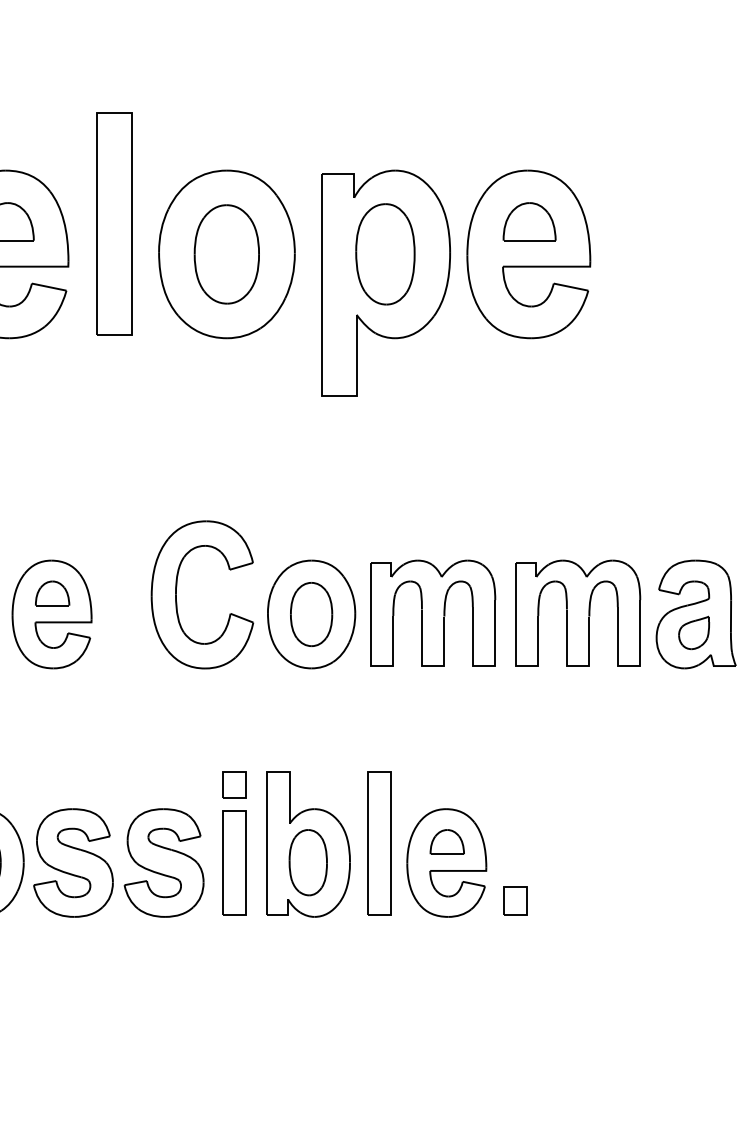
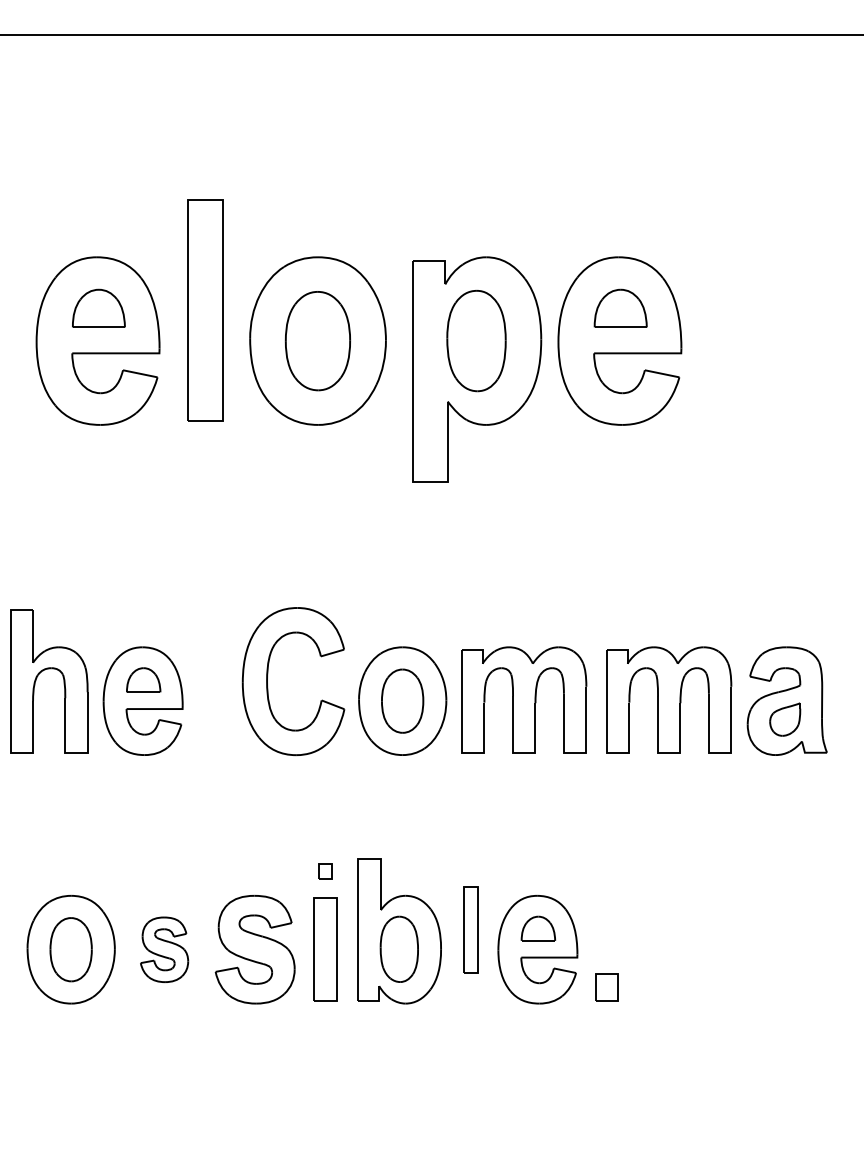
part: (234, 784) -> (325, 871), size x0.6
part: (379, 842) -> (470, 929), size x0.6
part: (73, 862) -> (164, 949), size x0.6

